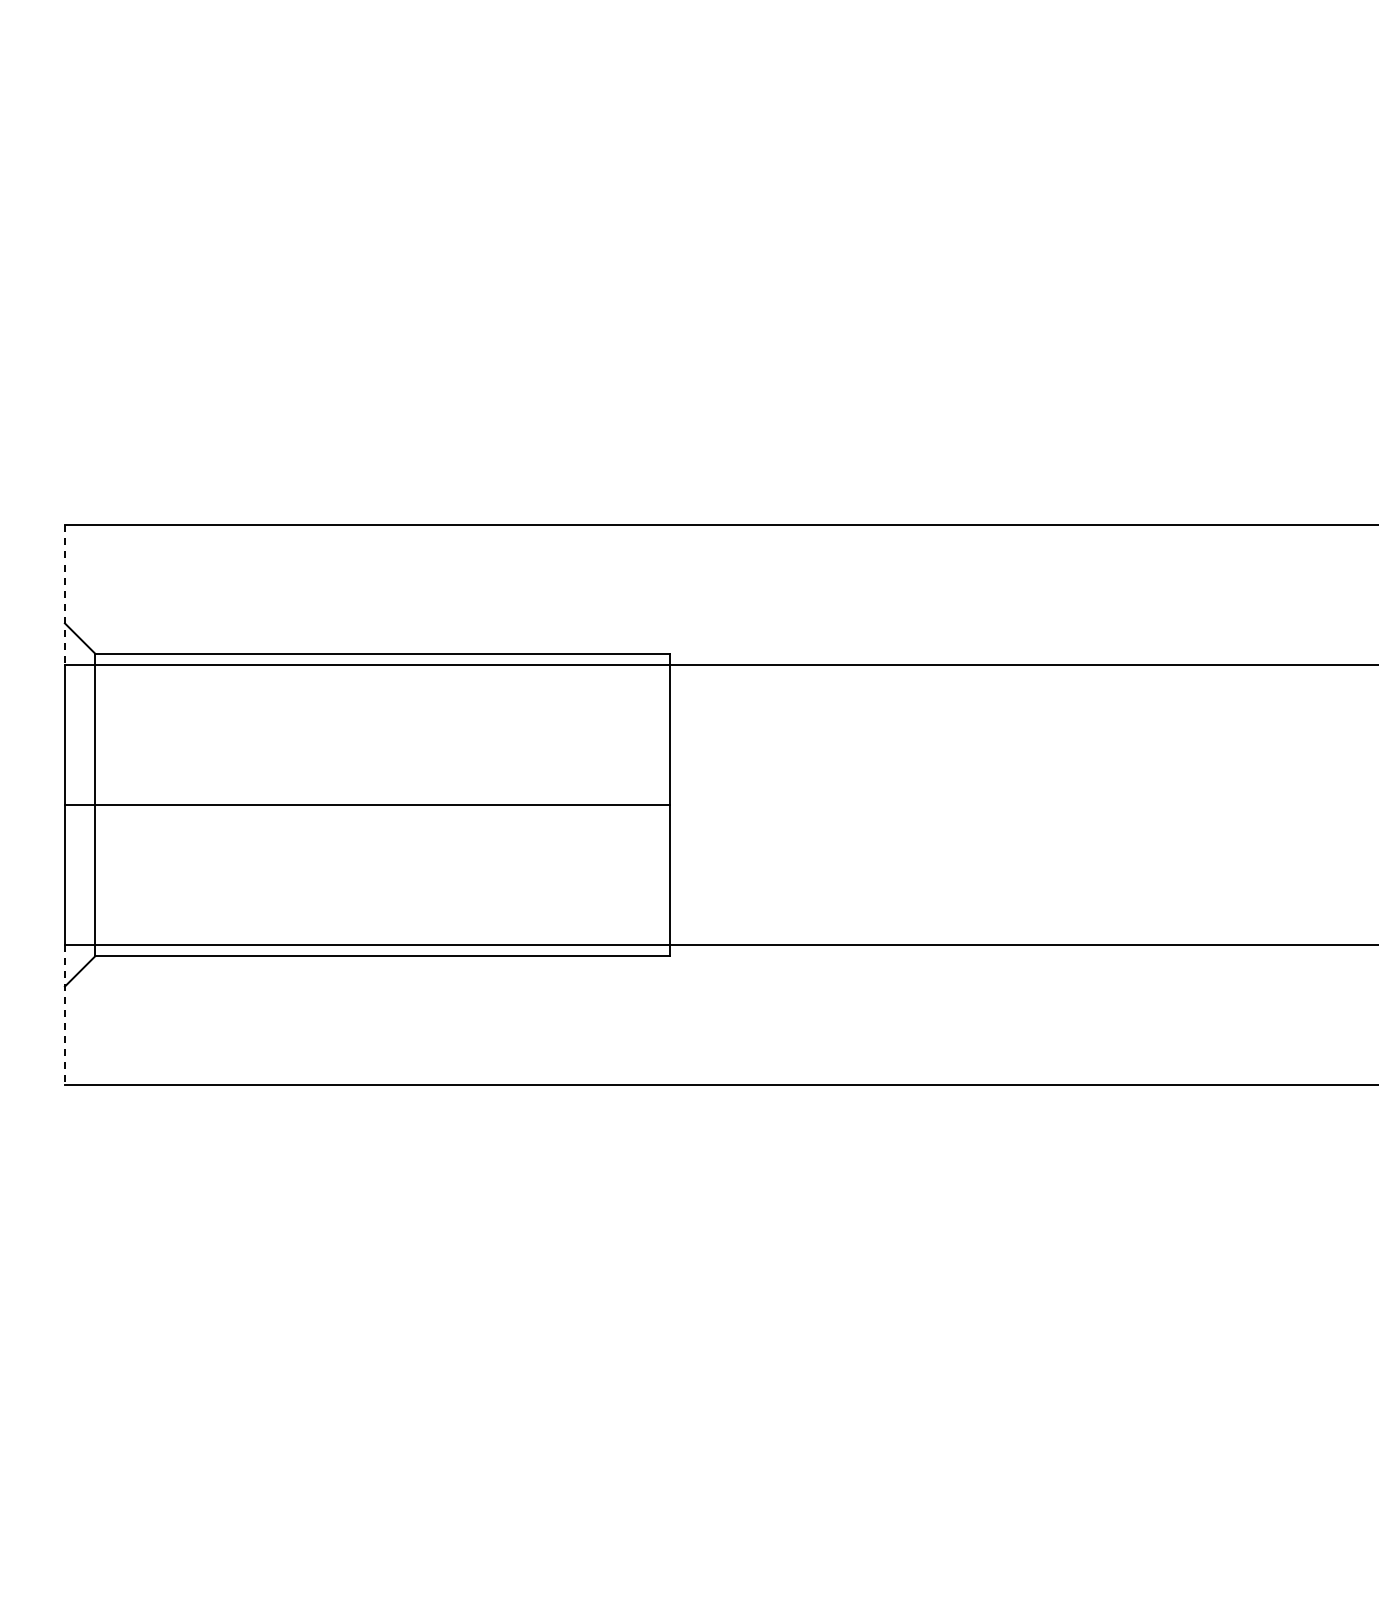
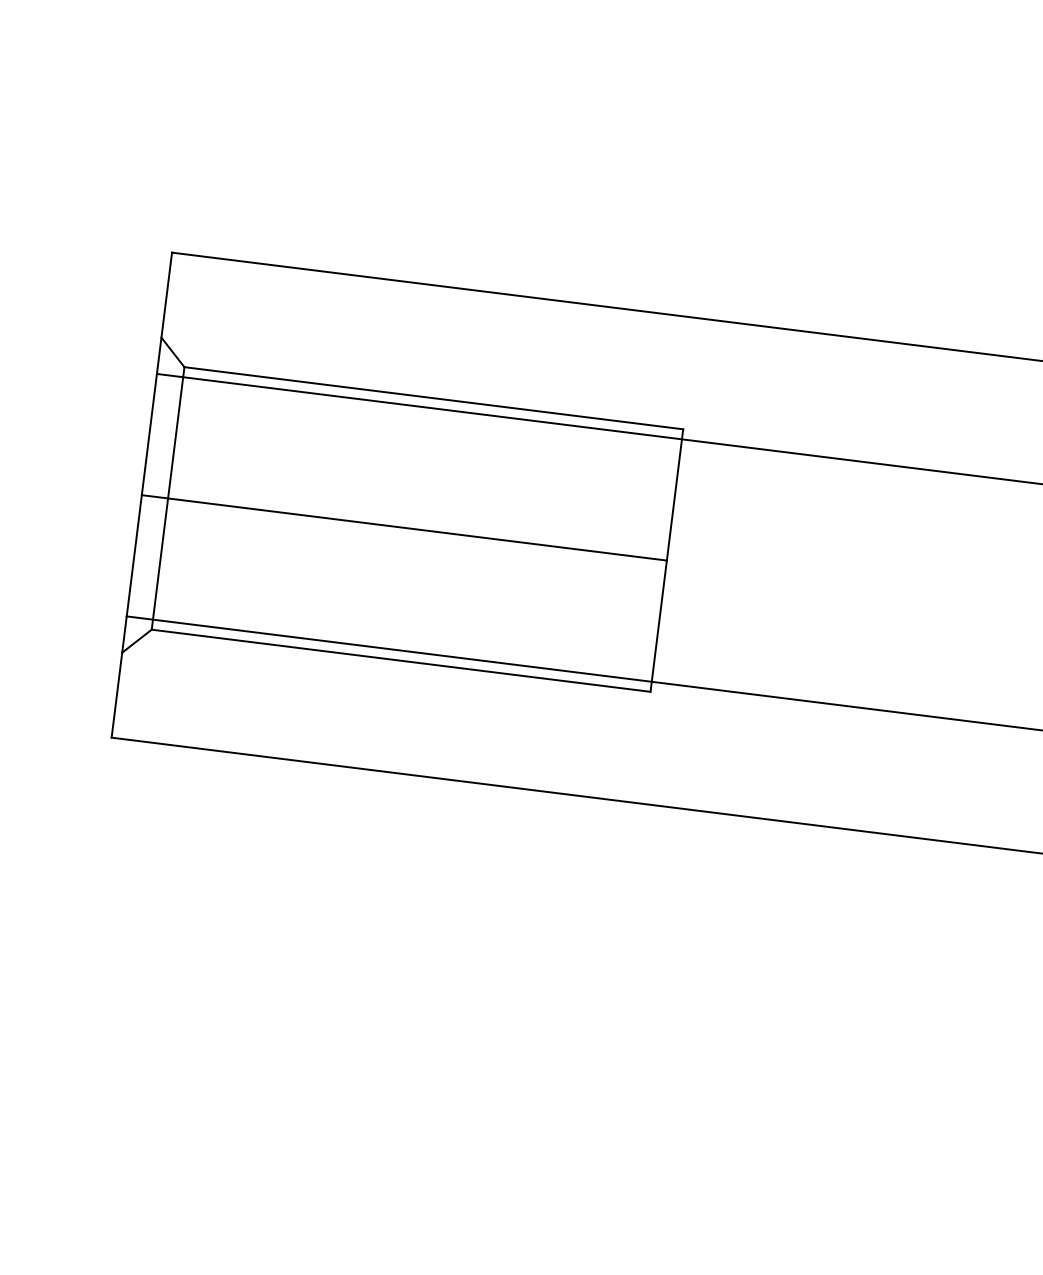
line: (64, 595) -> (164, 313), dashed -> solid
line: (64, 1014) -> (118, 676), dashed -> solid

